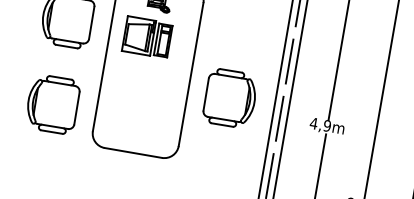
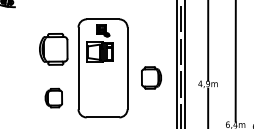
part: (230, 97) -> (151, 77), size x0.7
part: (52, 103) -> (53, 97), size x0.6

